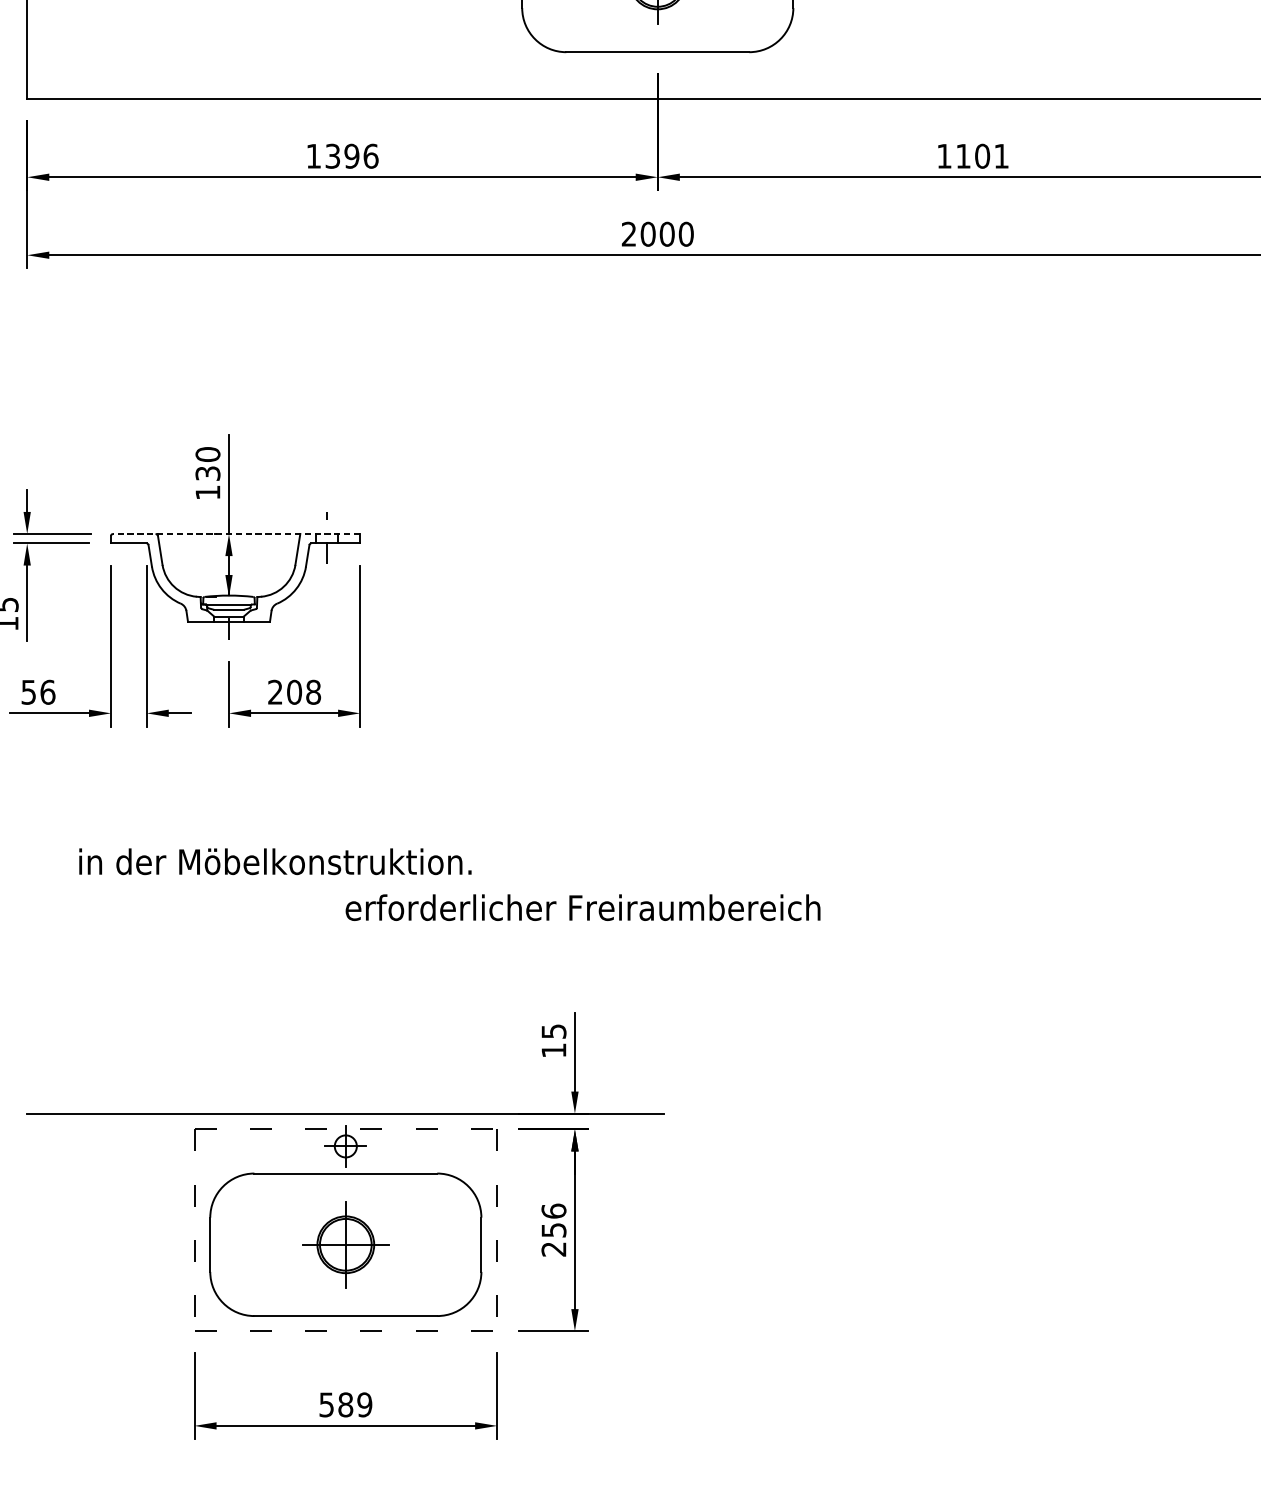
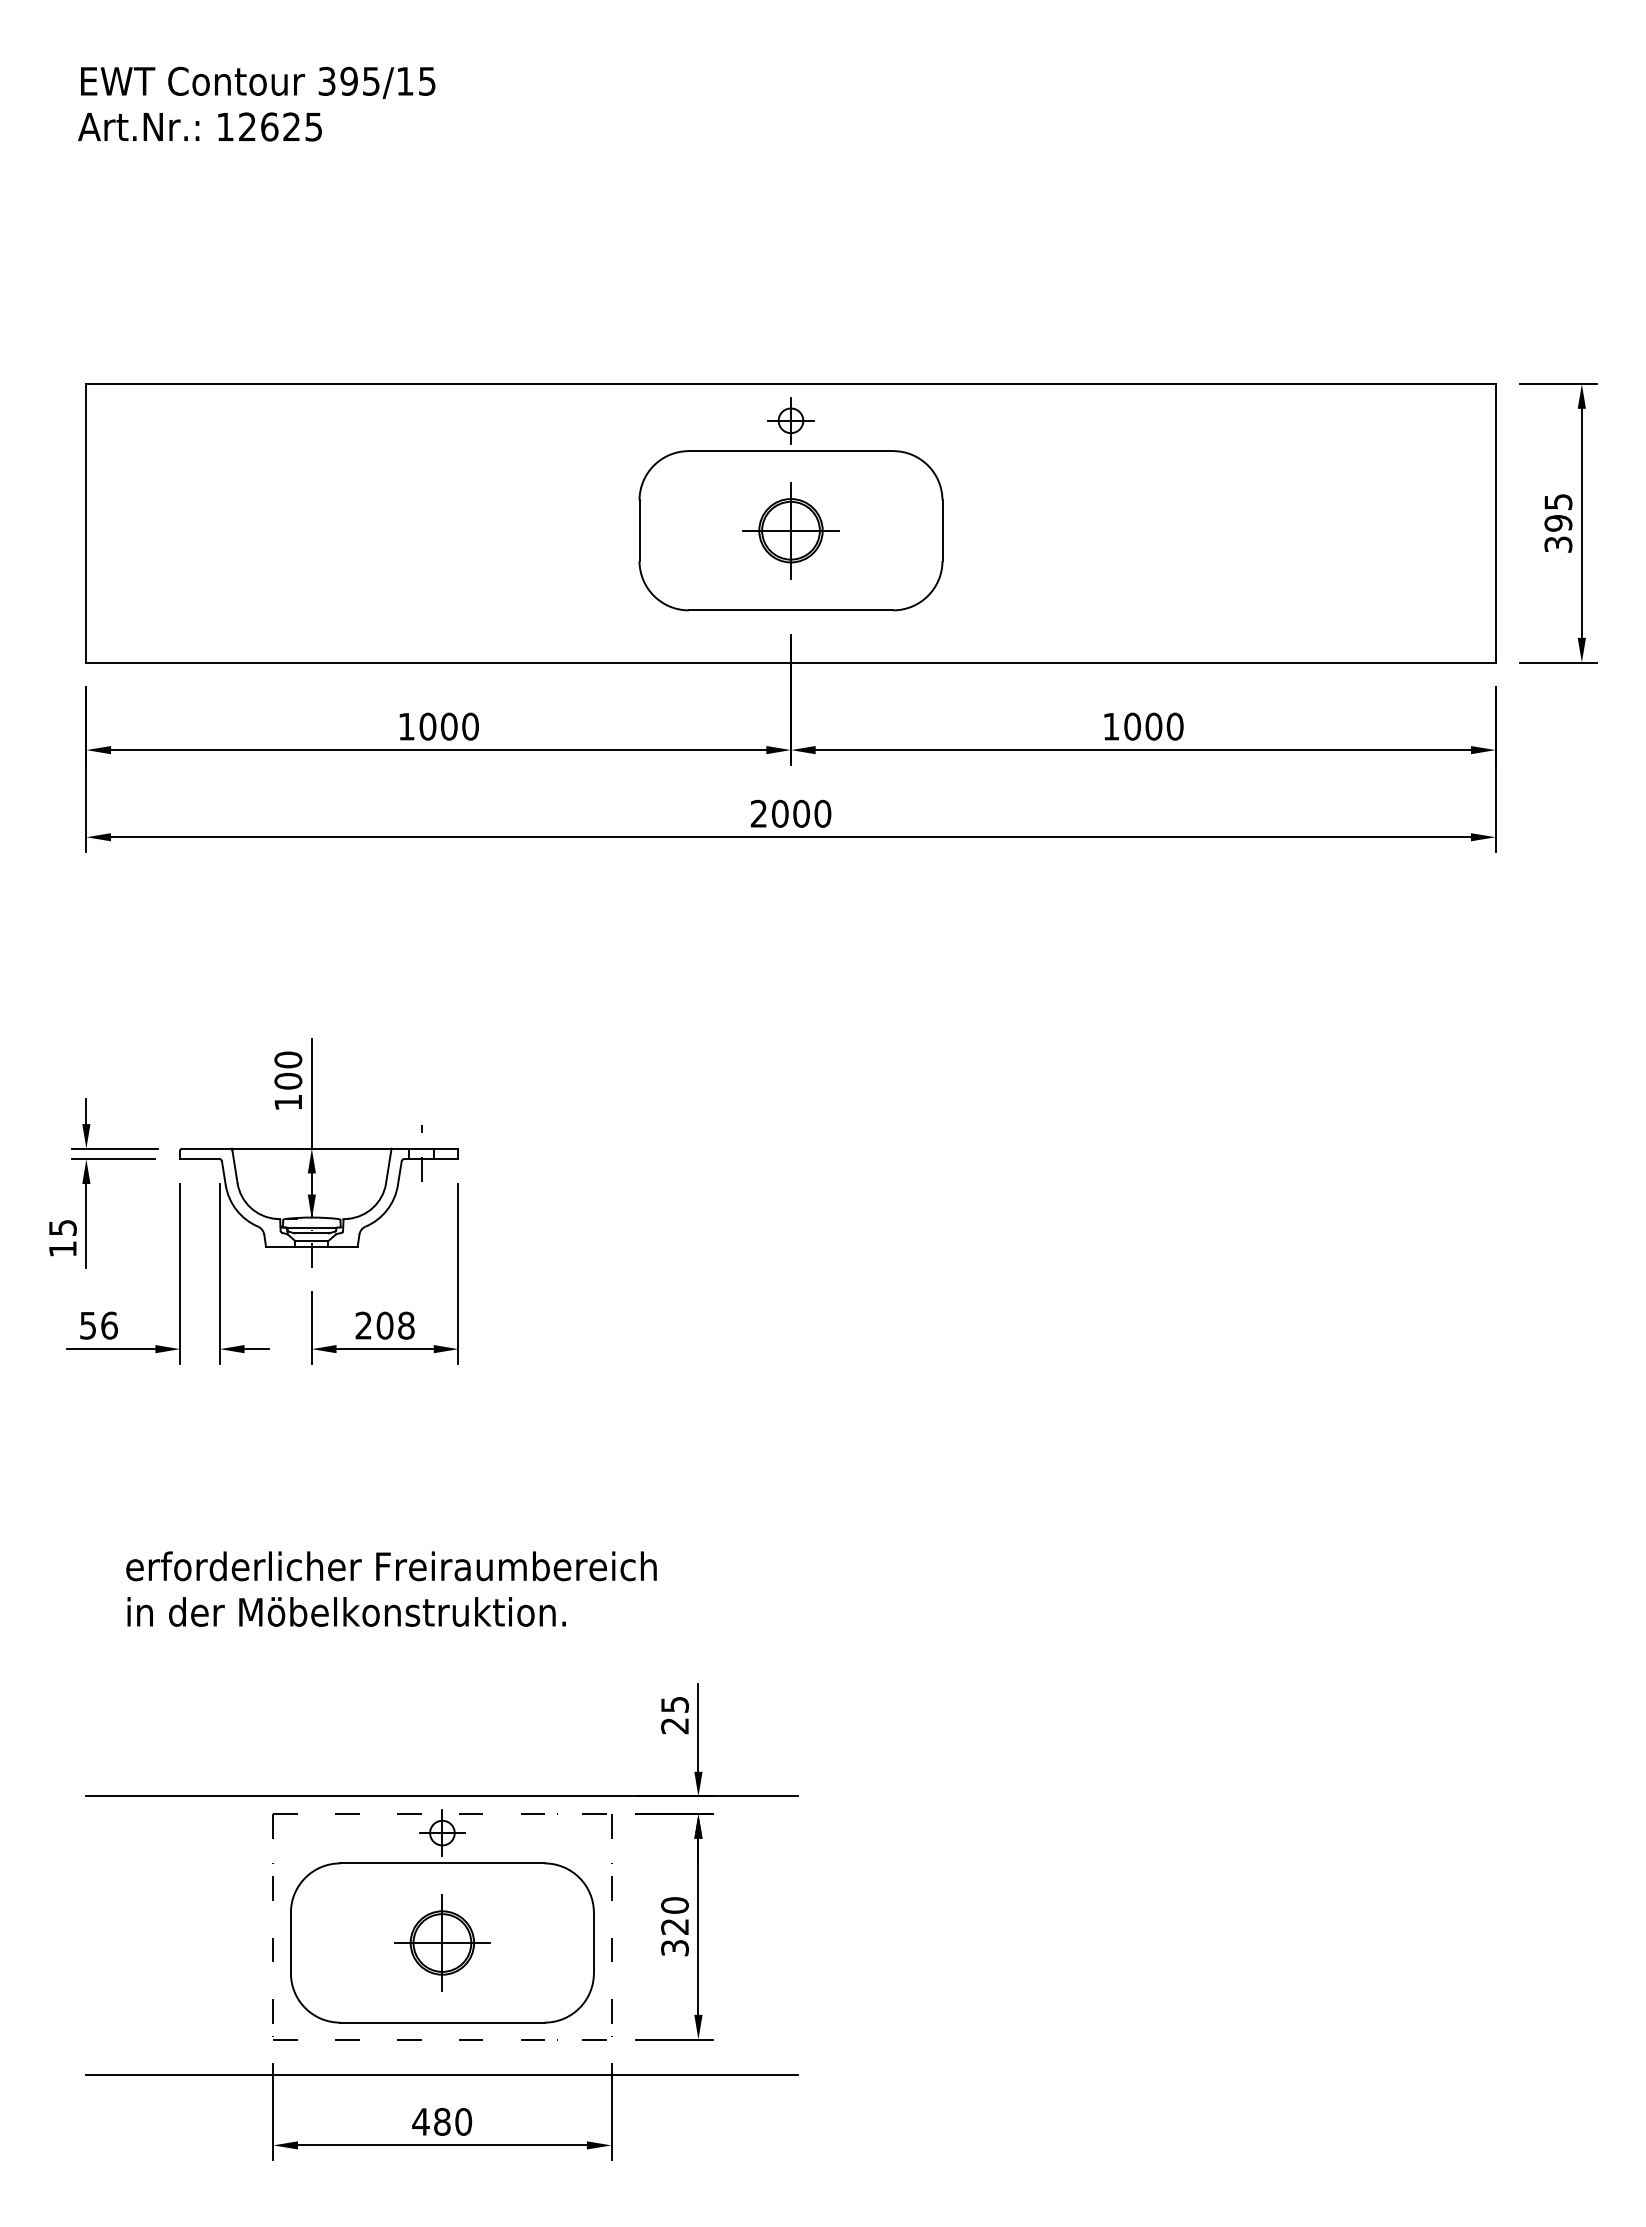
text: (352, 156) -> (449, 726), 1396 -> 1000
text: (982, 156) -> (1153, 726), 1101 -> 1000
text: (208, 472) -> (288, 1080), 130 -> 100
line: (235, 533) -> (319, 1148), dashed -> solid
text: (275, 861) -> (346, 1611), moved
text: (583, 907) -> (391, 1566), moved
text: (553, 1051) -> (674, 1726), 15 -> 25
text: (554, 1230) -> (675, 1926), 256 -> 320
line: (345, 1362) -> (442, 2074), added
text: (345, 1404) -> (442, 2121), 589 -> 480

